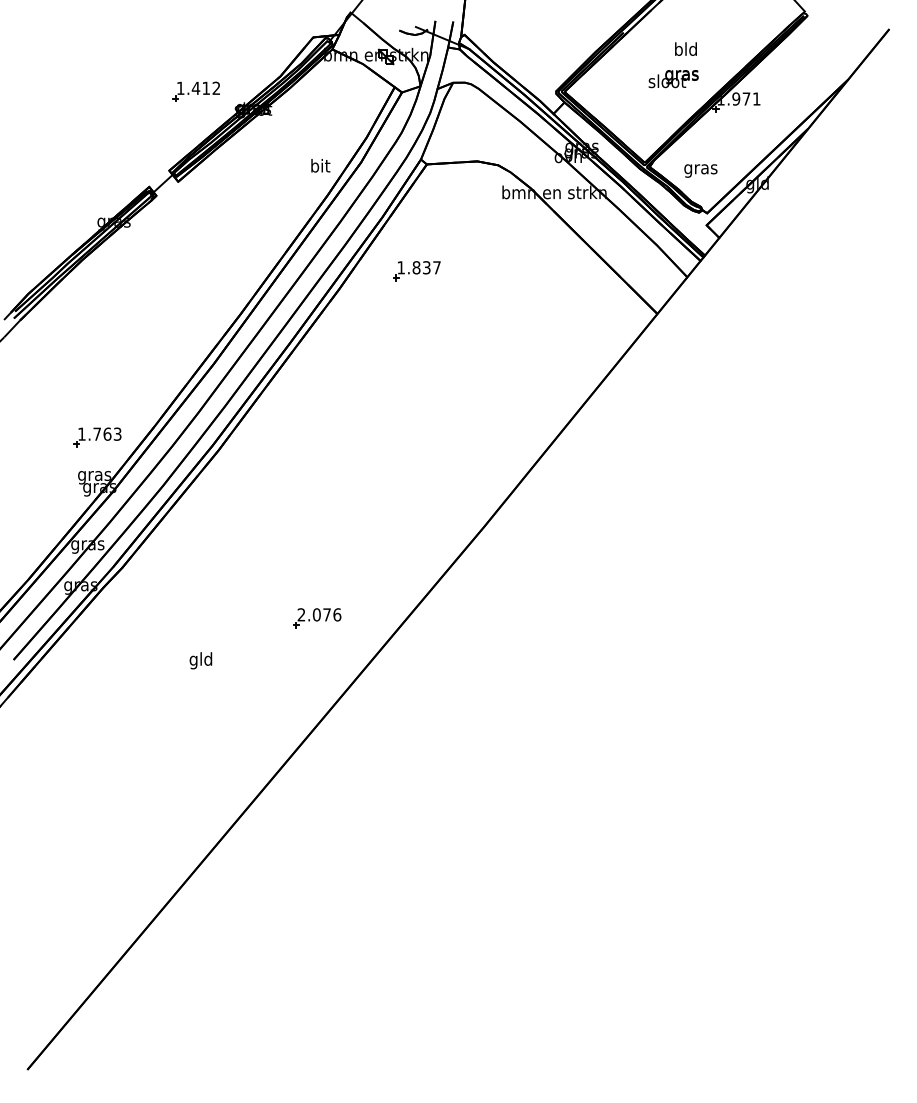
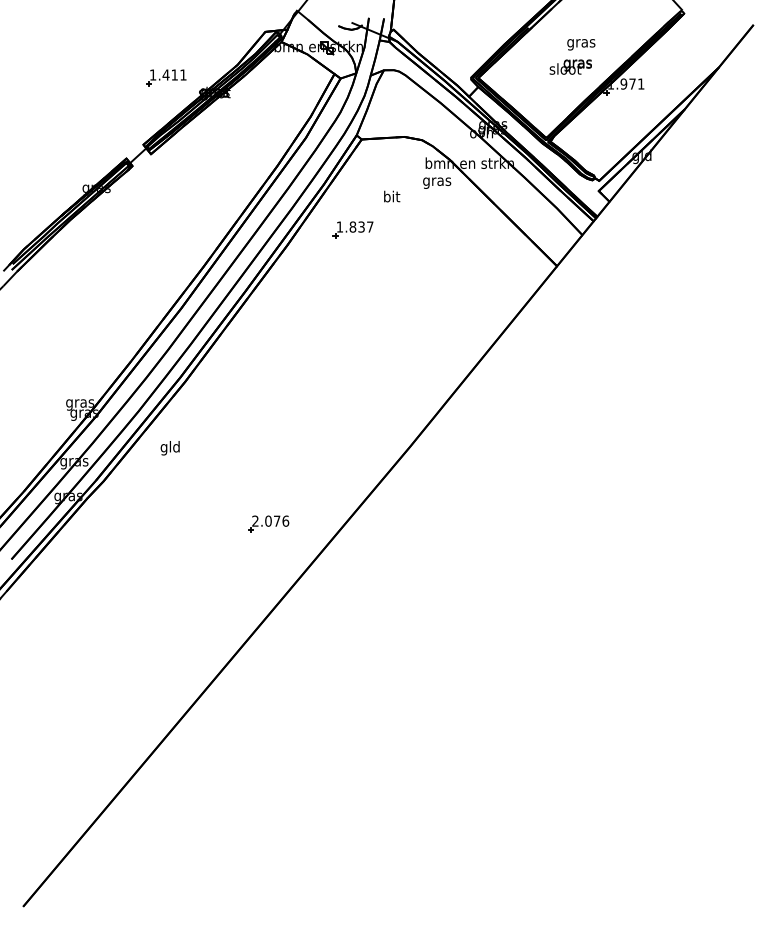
text: (685, 50) -> (580, 42), bld -> gras
text: (216, 87) -> (183, 74), 1.412 -> 1.411
text: (320, 165) -> (391, 196), moved
text: (700, 170) -> (436, 182), moved
part: (97, 437) -> (82, 370), removed
text: (200, 660) -> (169, 448), moved

